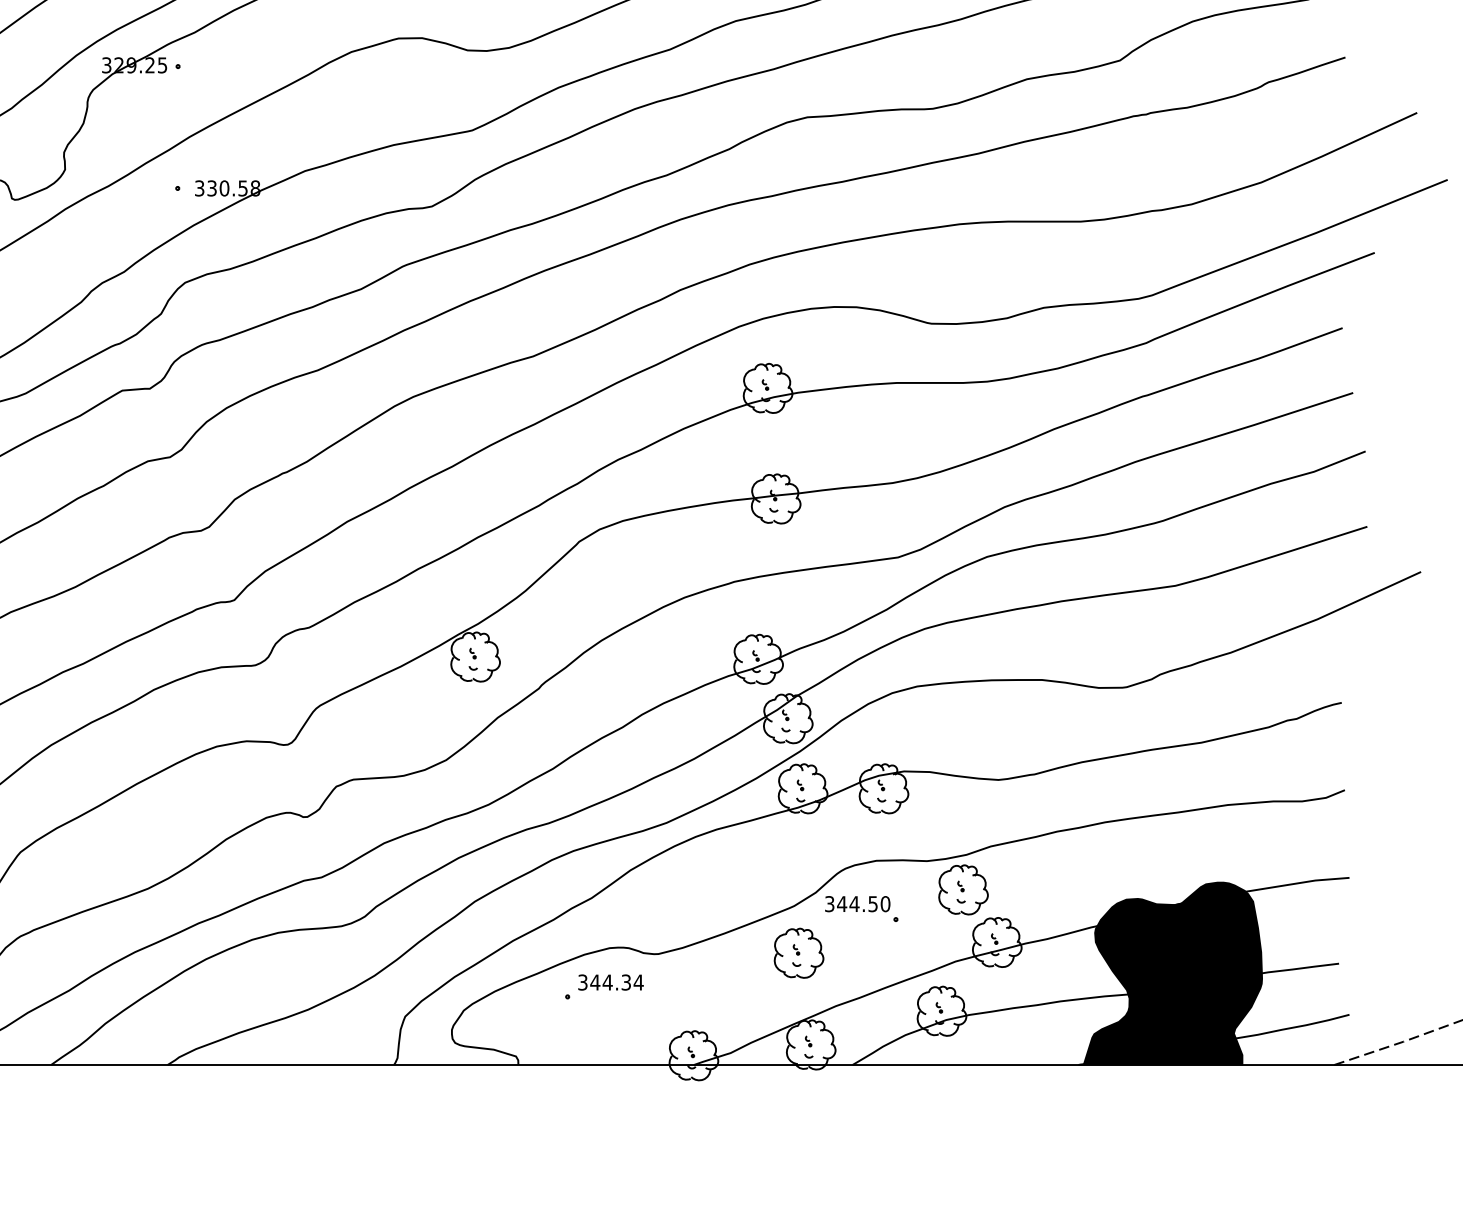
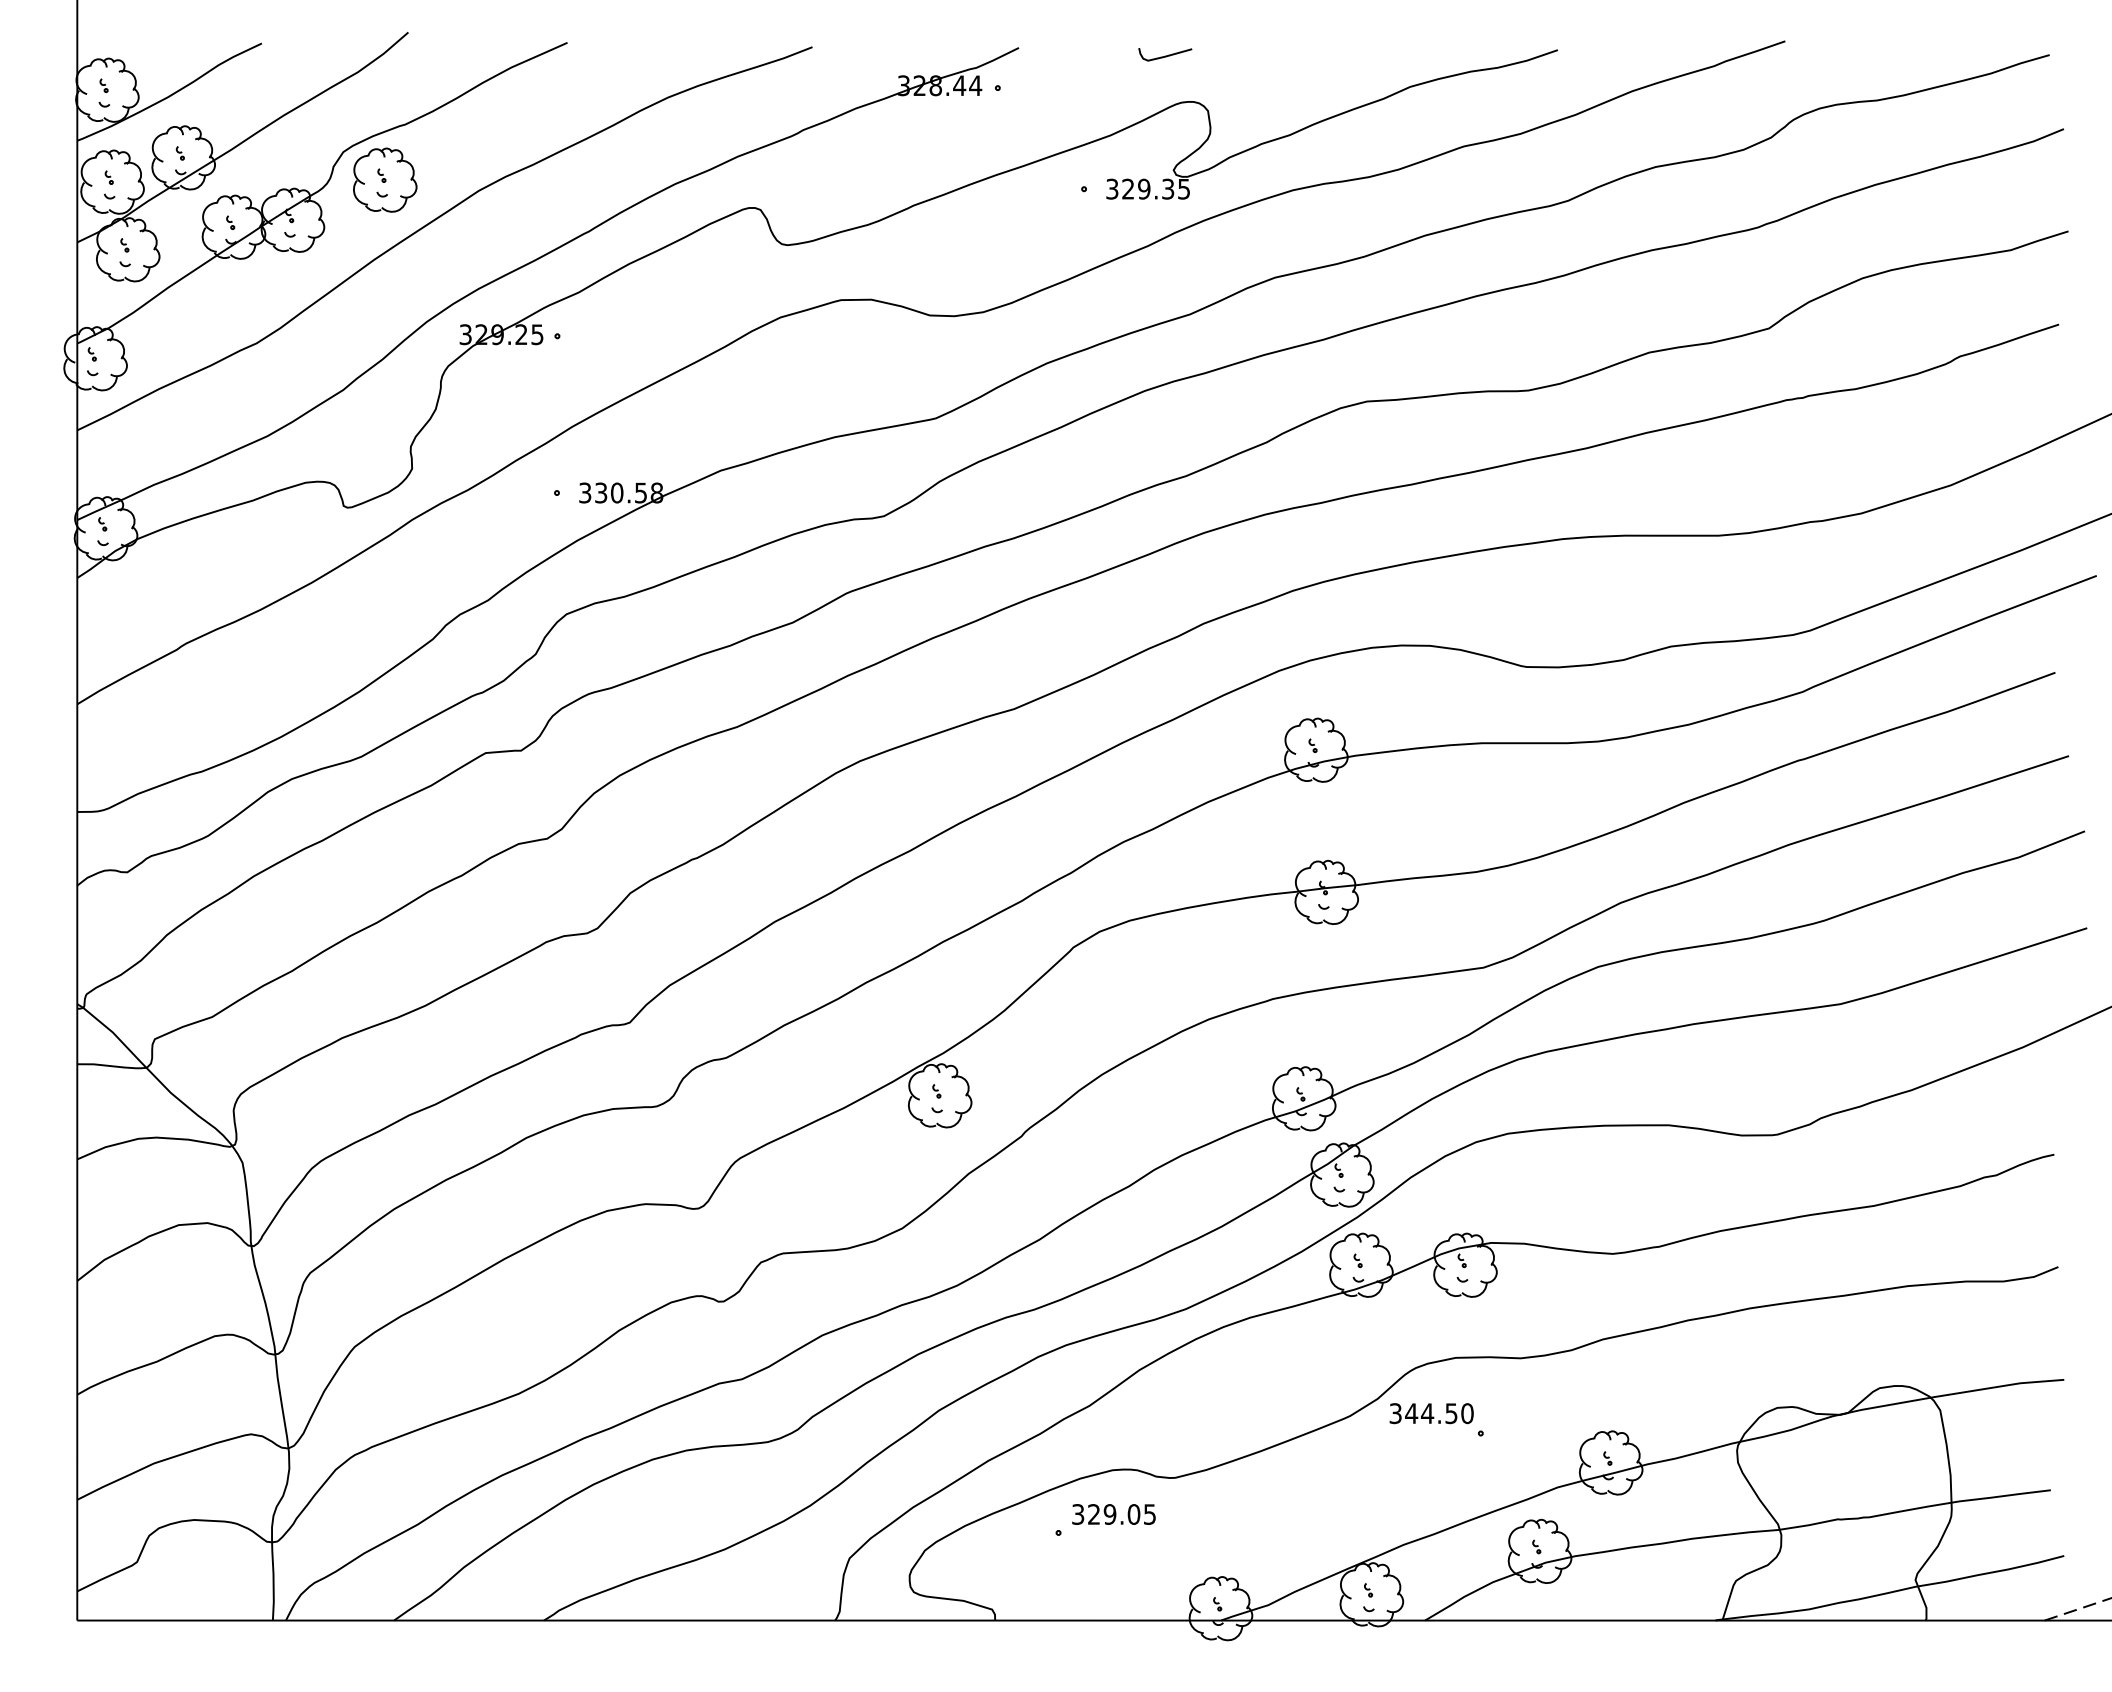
part: (963, 889) -> (1567, 1394), removed
part: (799, 953) -> (1356, 1476), removed
fill: (1172, 974) -> (1836, 1503), removed
text: (616, 982) -> (1121, 1514), 344.34 -> 329.05

